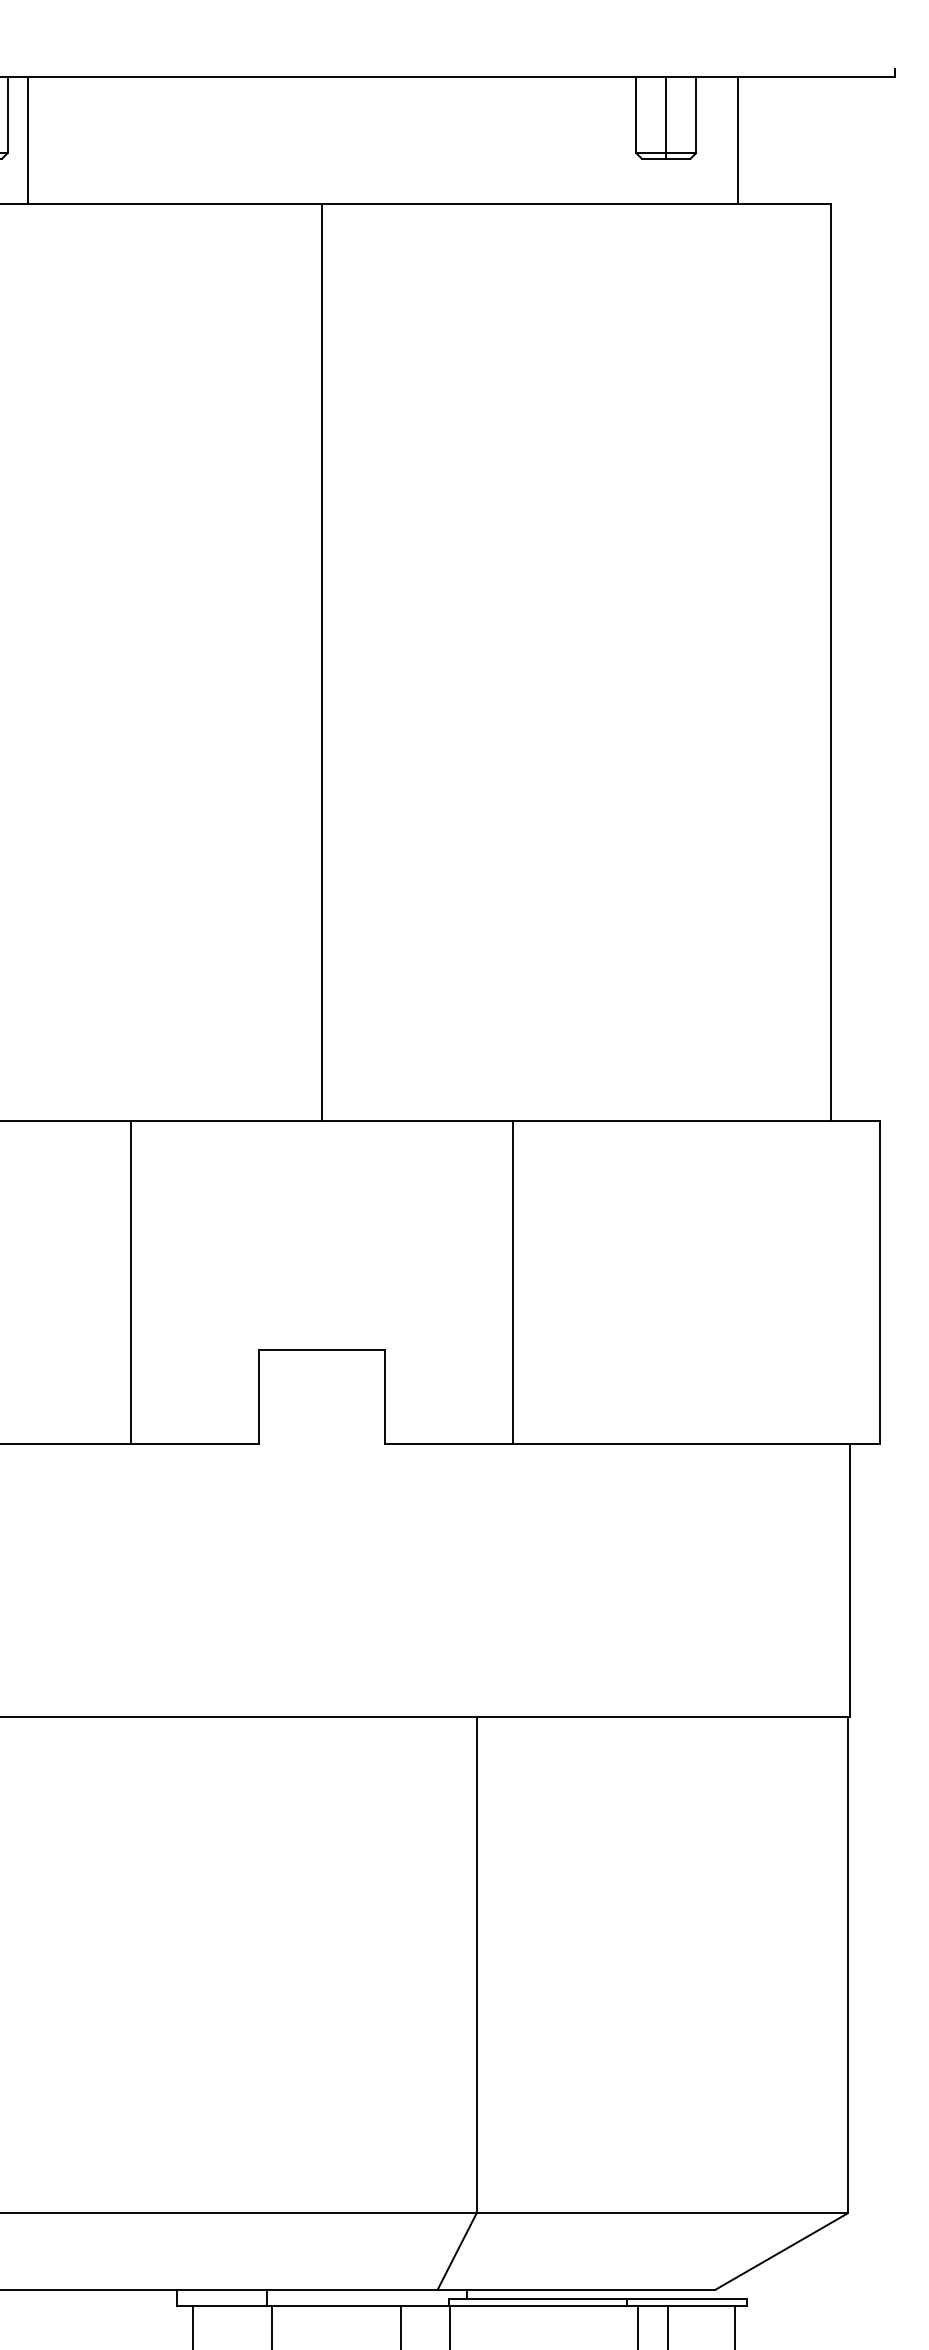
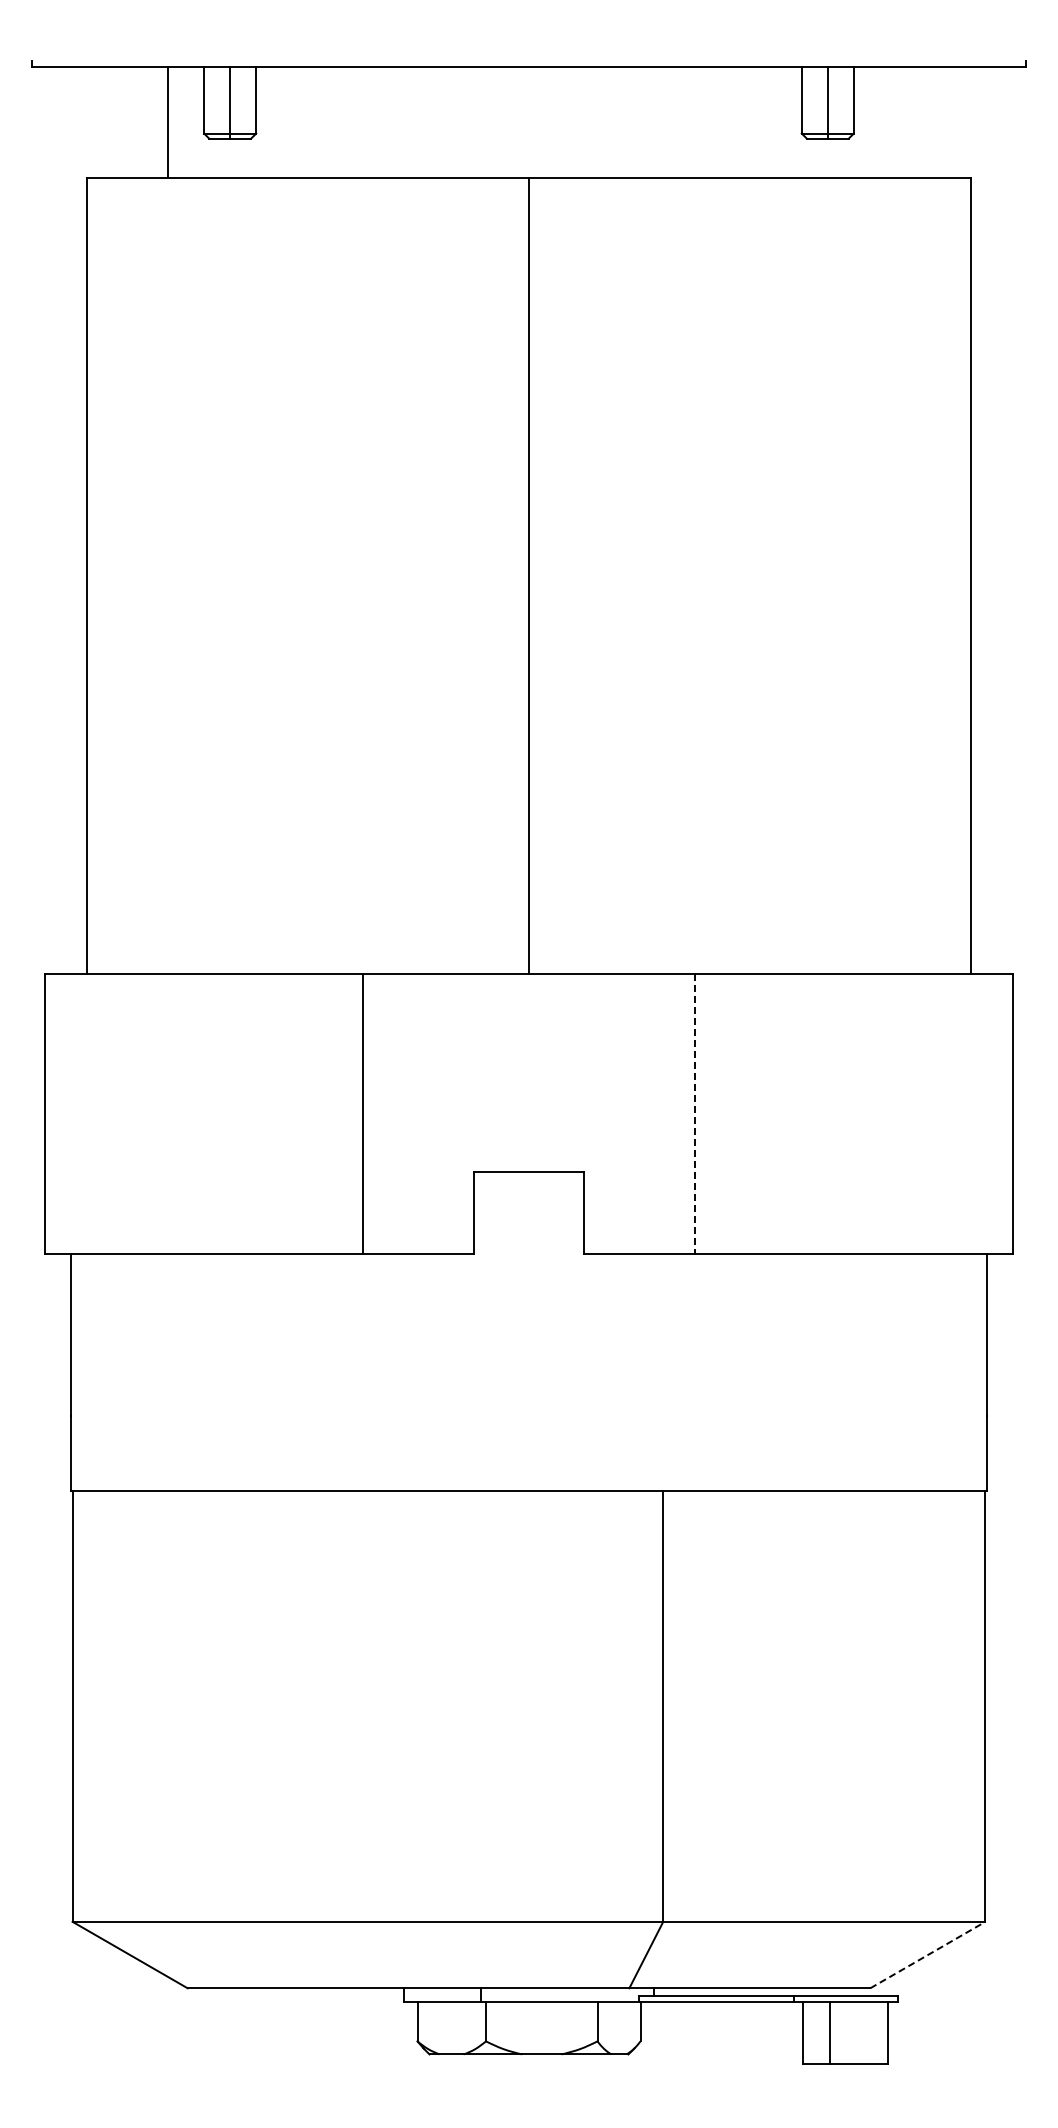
line: (27, 140) -> (273, 122), removed
line: (737, 140) -> (889, 122), removed
line: (512, 1282) -> (694, 1113), solid -> dashed
line: (782, 2250) -> (928, 1954), solid -> dashed

